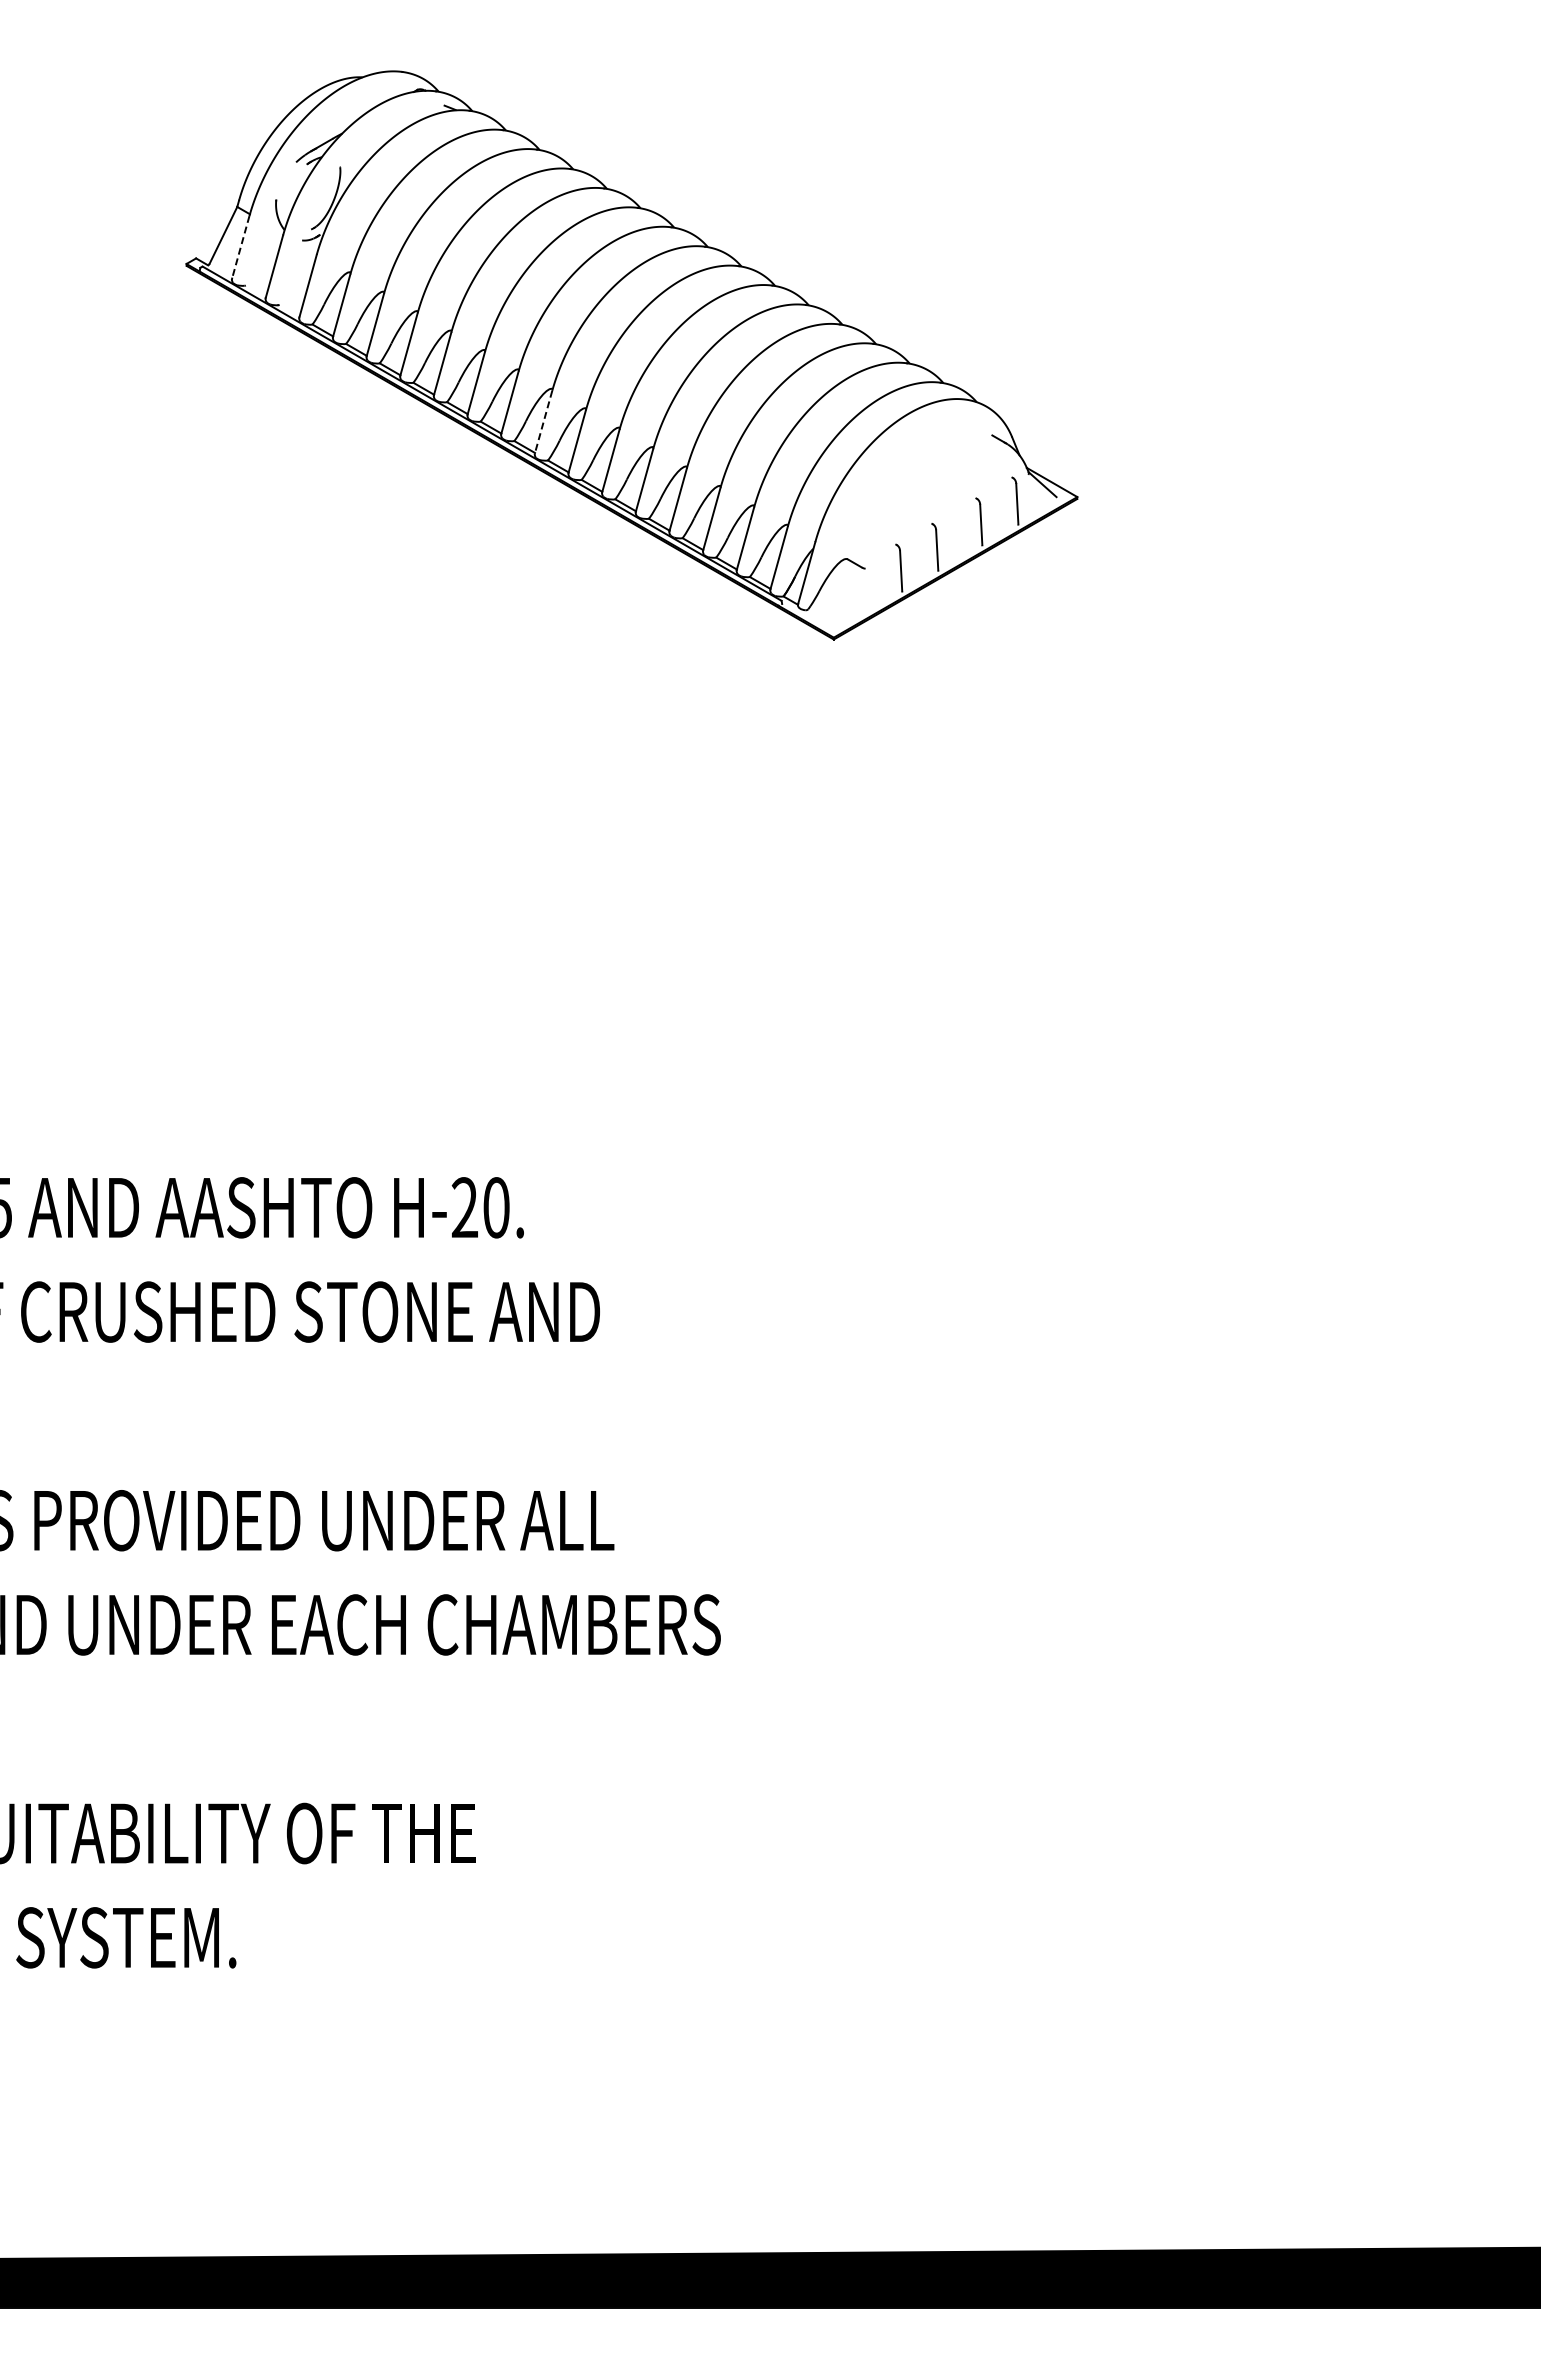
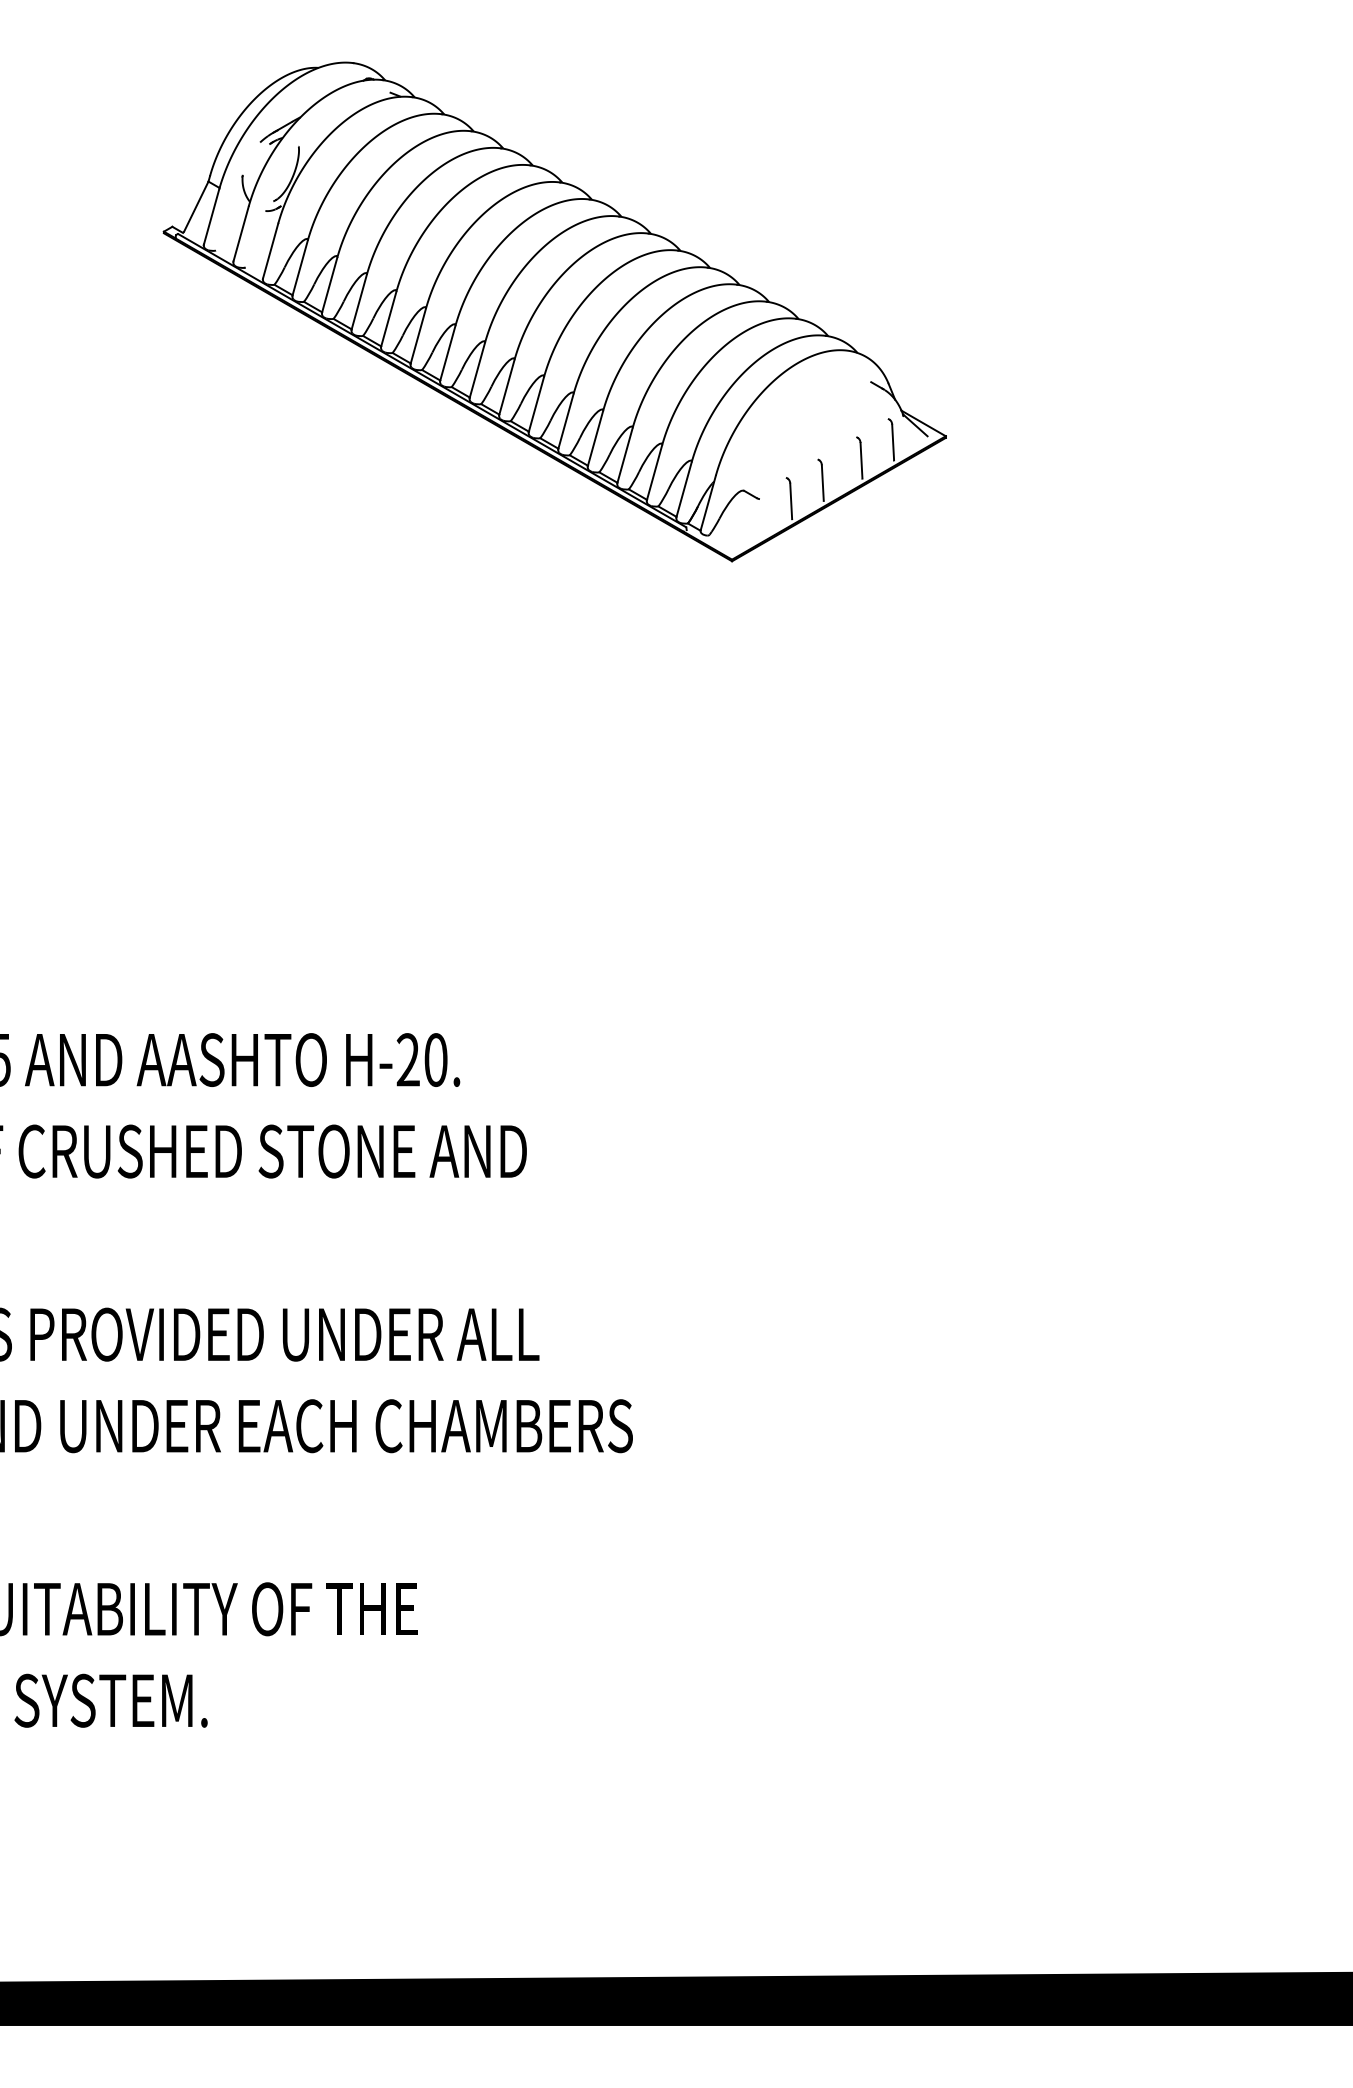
line: (240, 247) -> (211, 217), dashed -> solid
line: (543, 422) -> (477, 370), dashed -> solid

